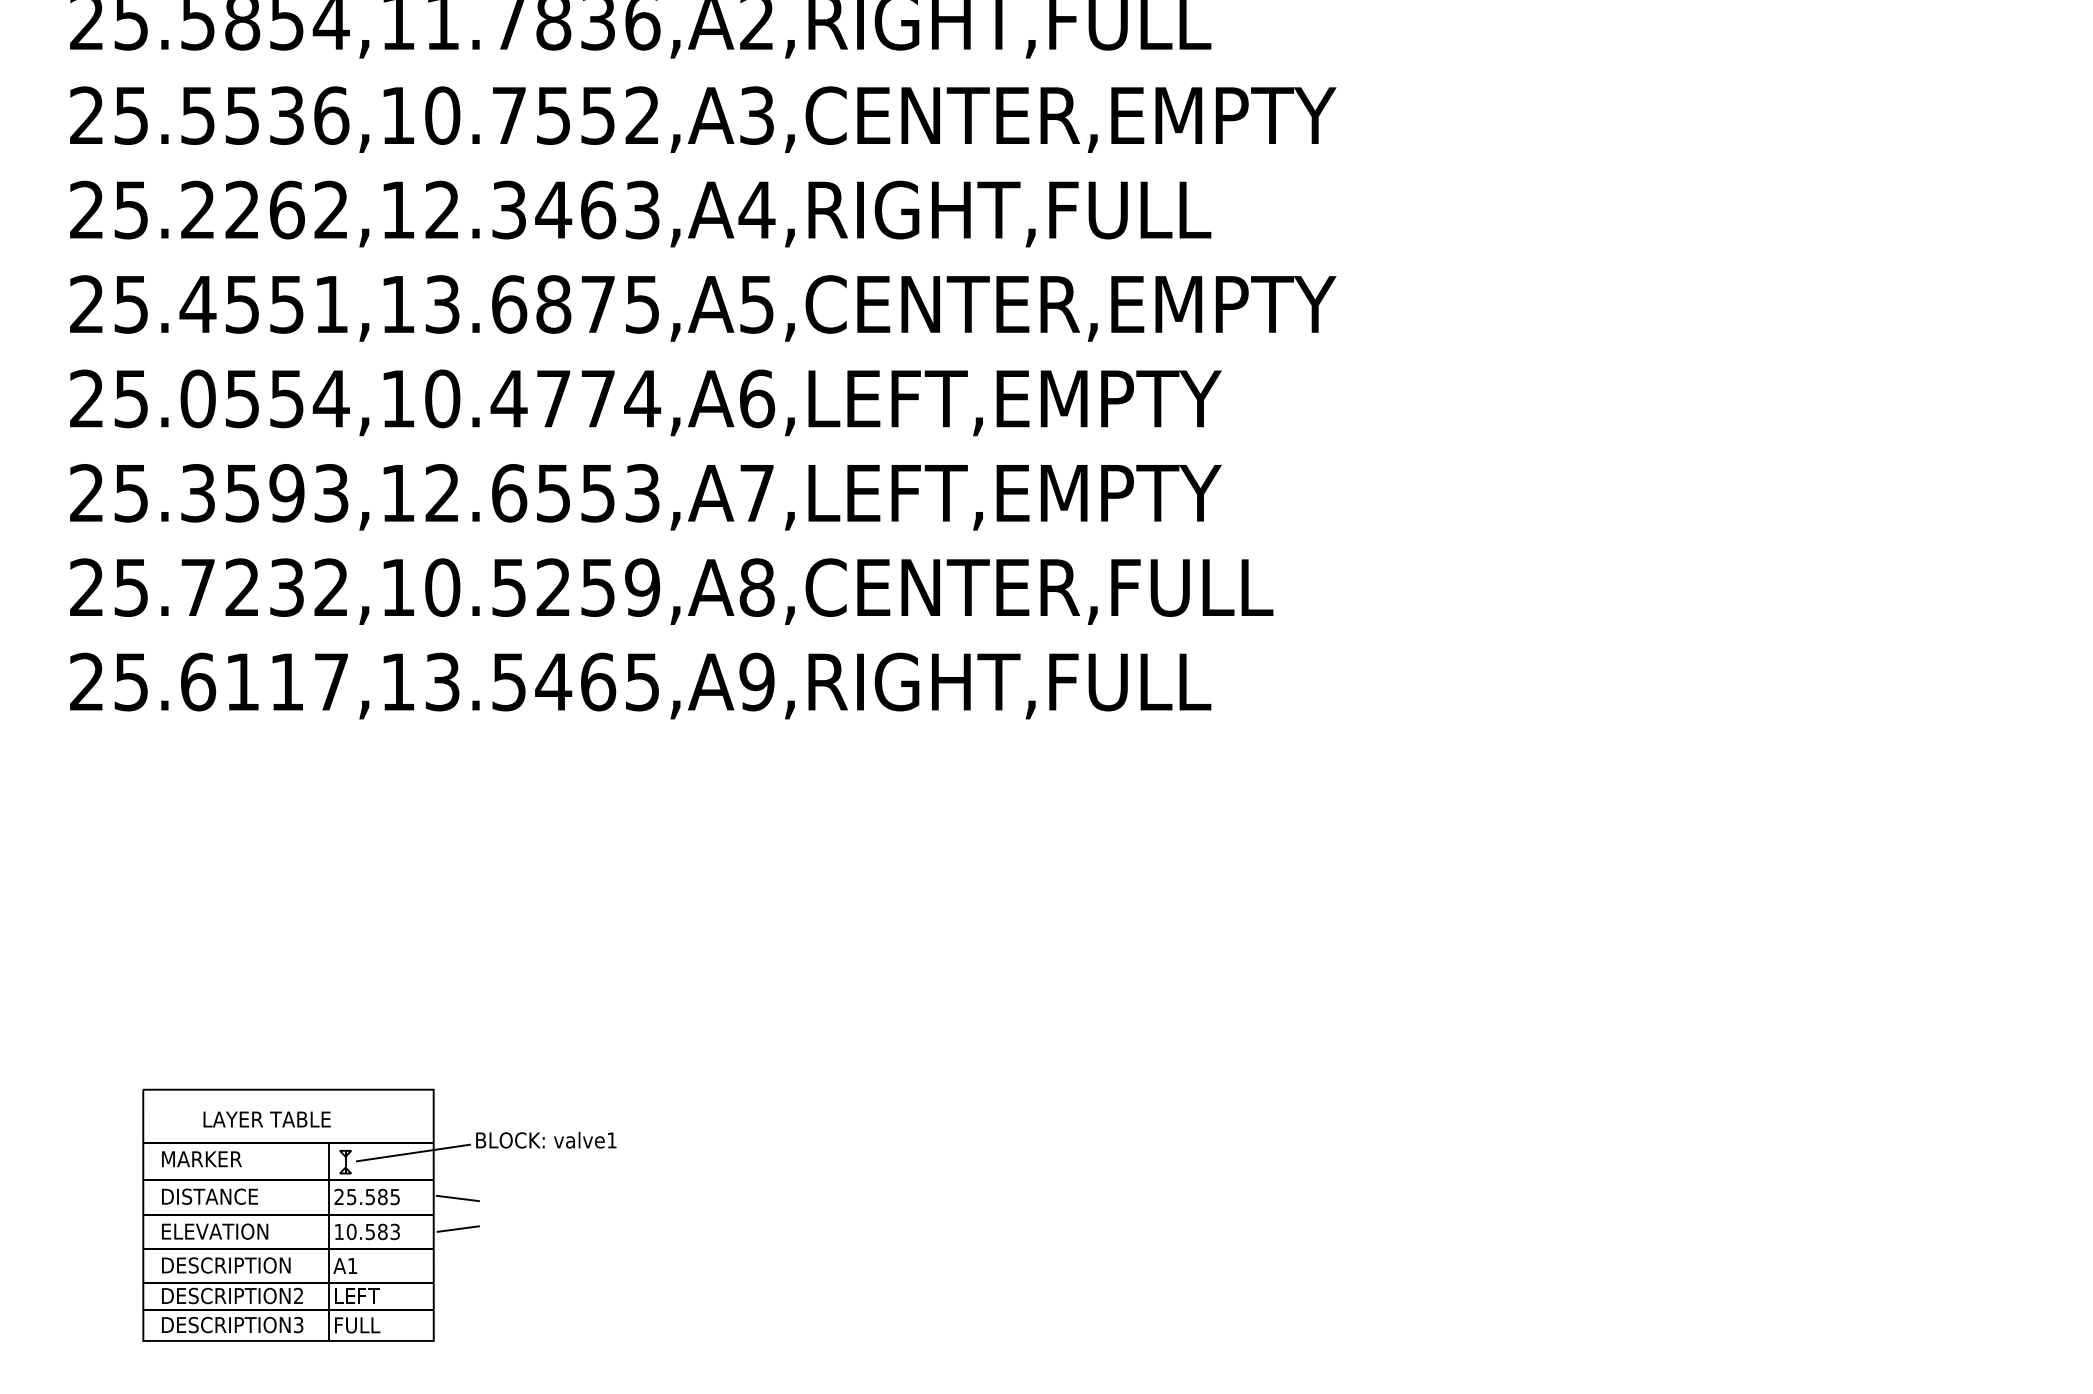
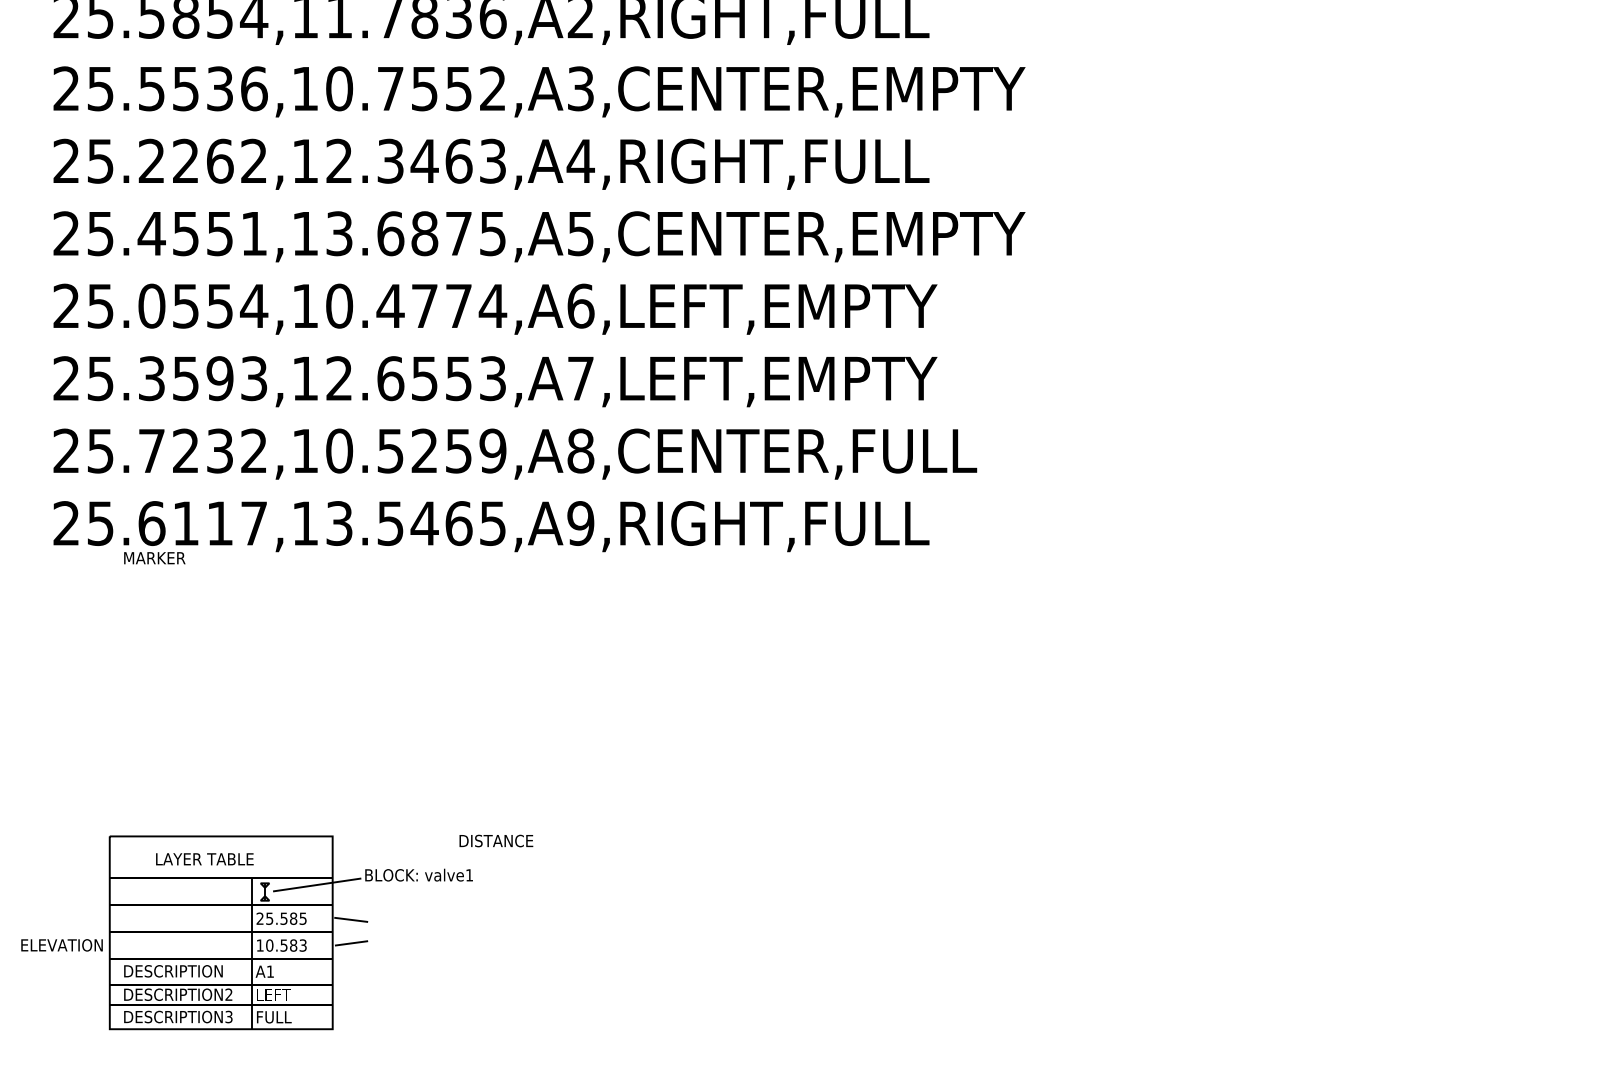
text: (201, 1159) -> (154, 558), moved
text: (209, 1196) -> (496, 840), moved
text: (215, 1231) -> (62, 945), moved

